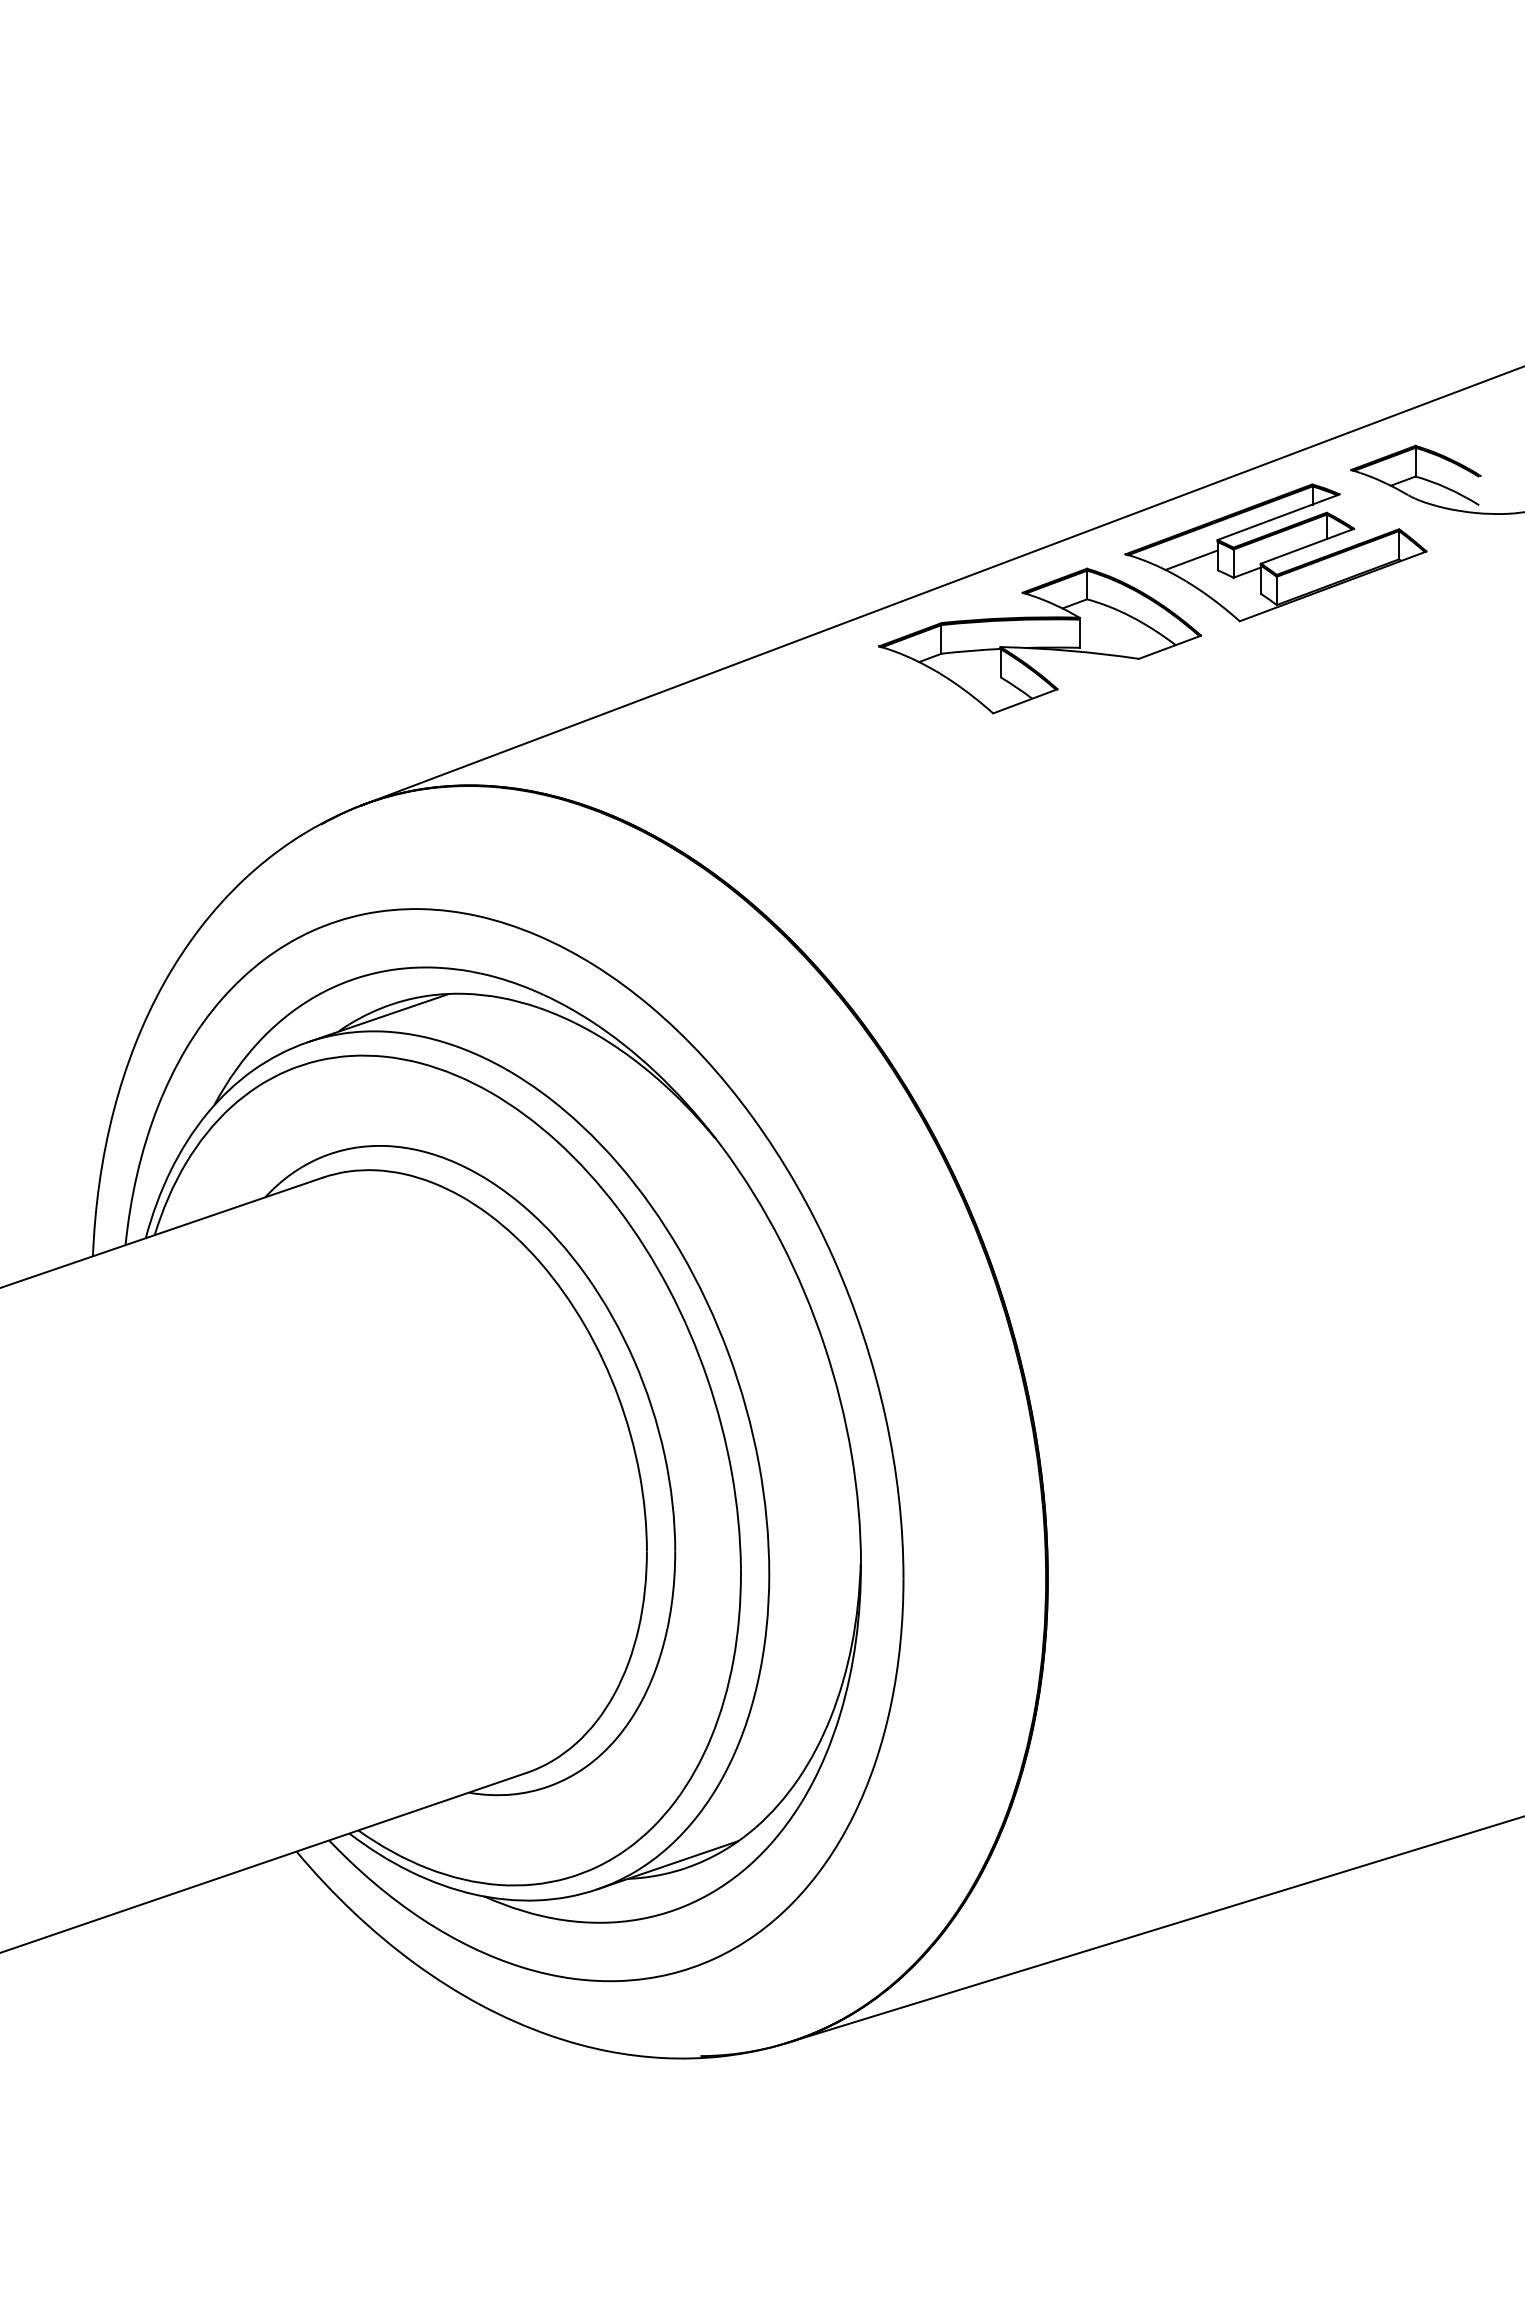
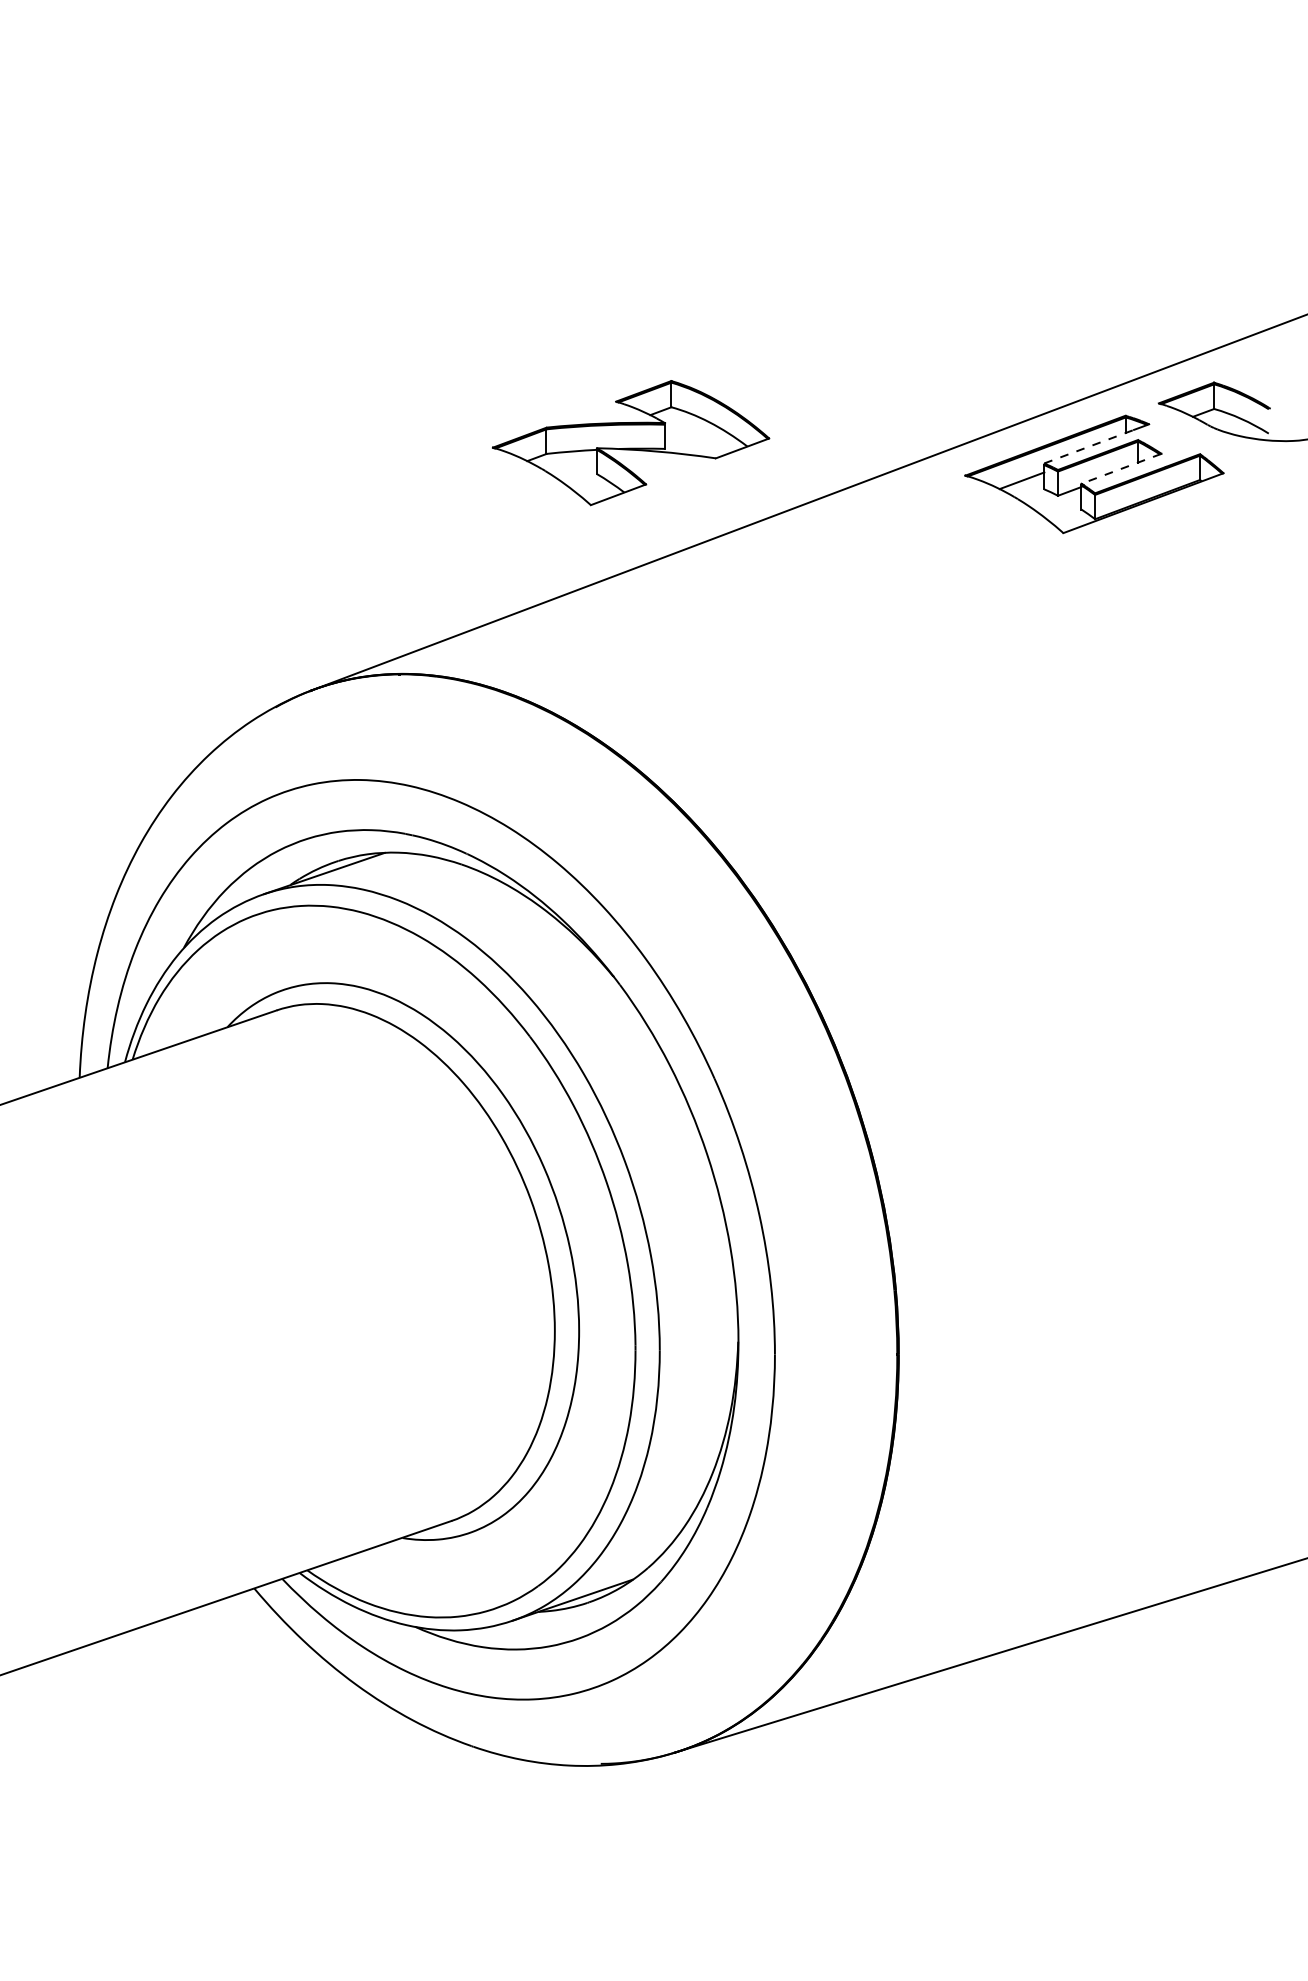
line: (1270, 520) -> (1089, 446), solid -> dashed
line: (1307, 545) -> (1121, 468), solid -> dashed
part: (1040, 641) -> (631, 443), moved

